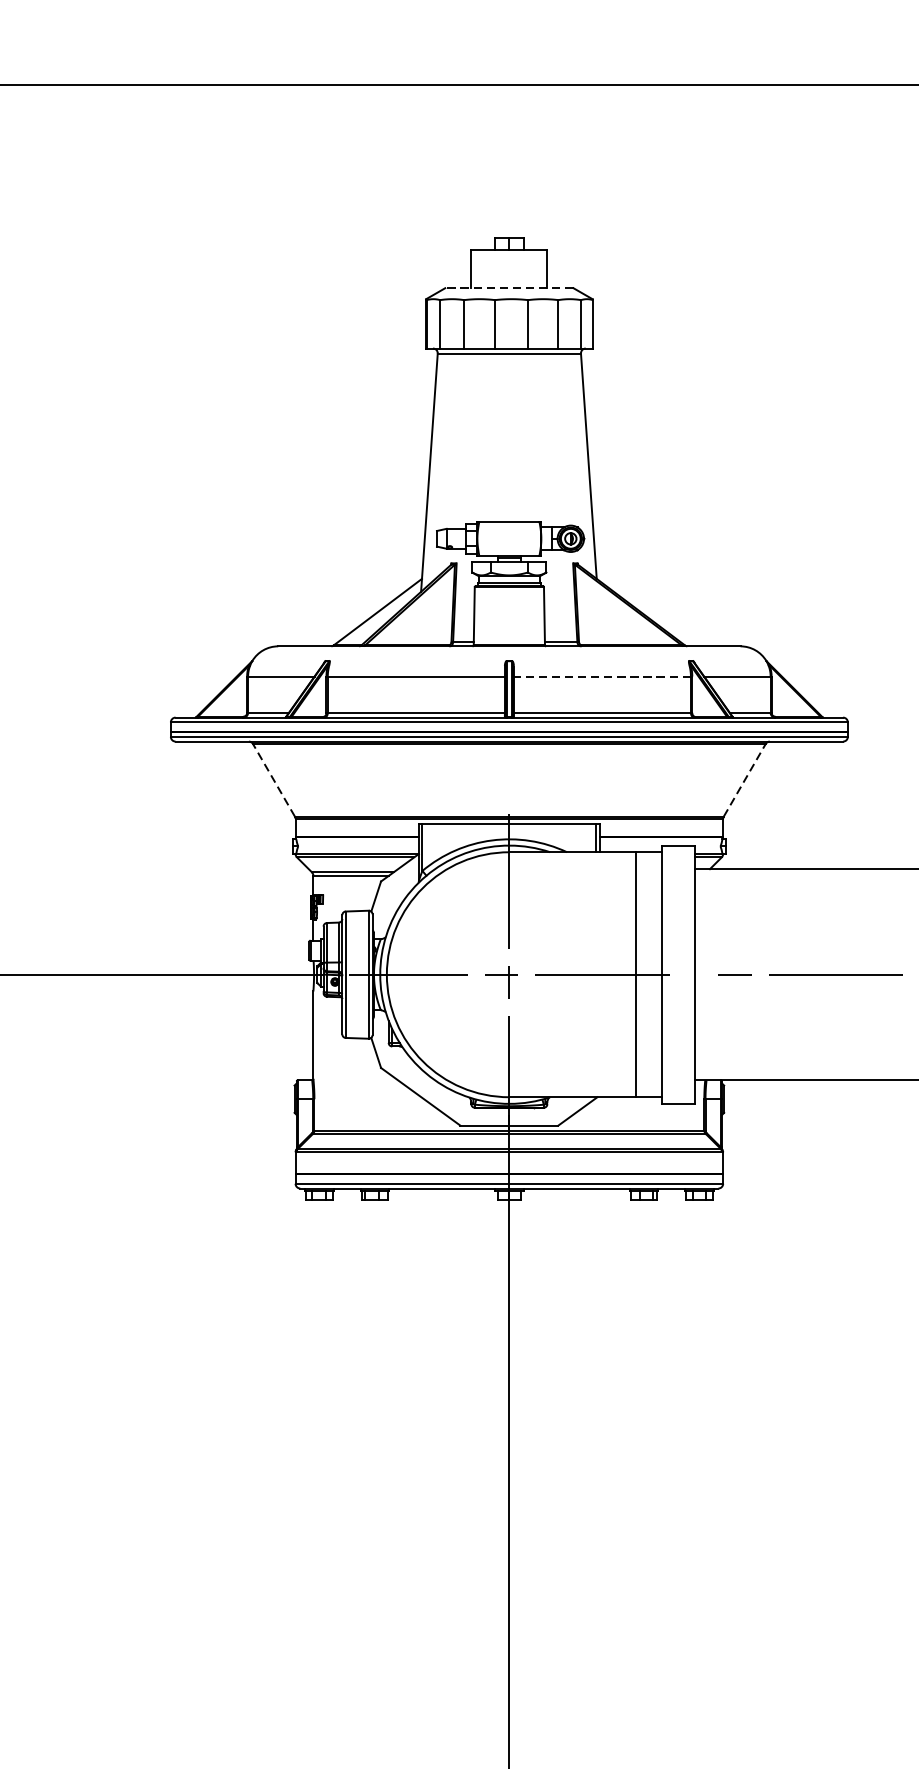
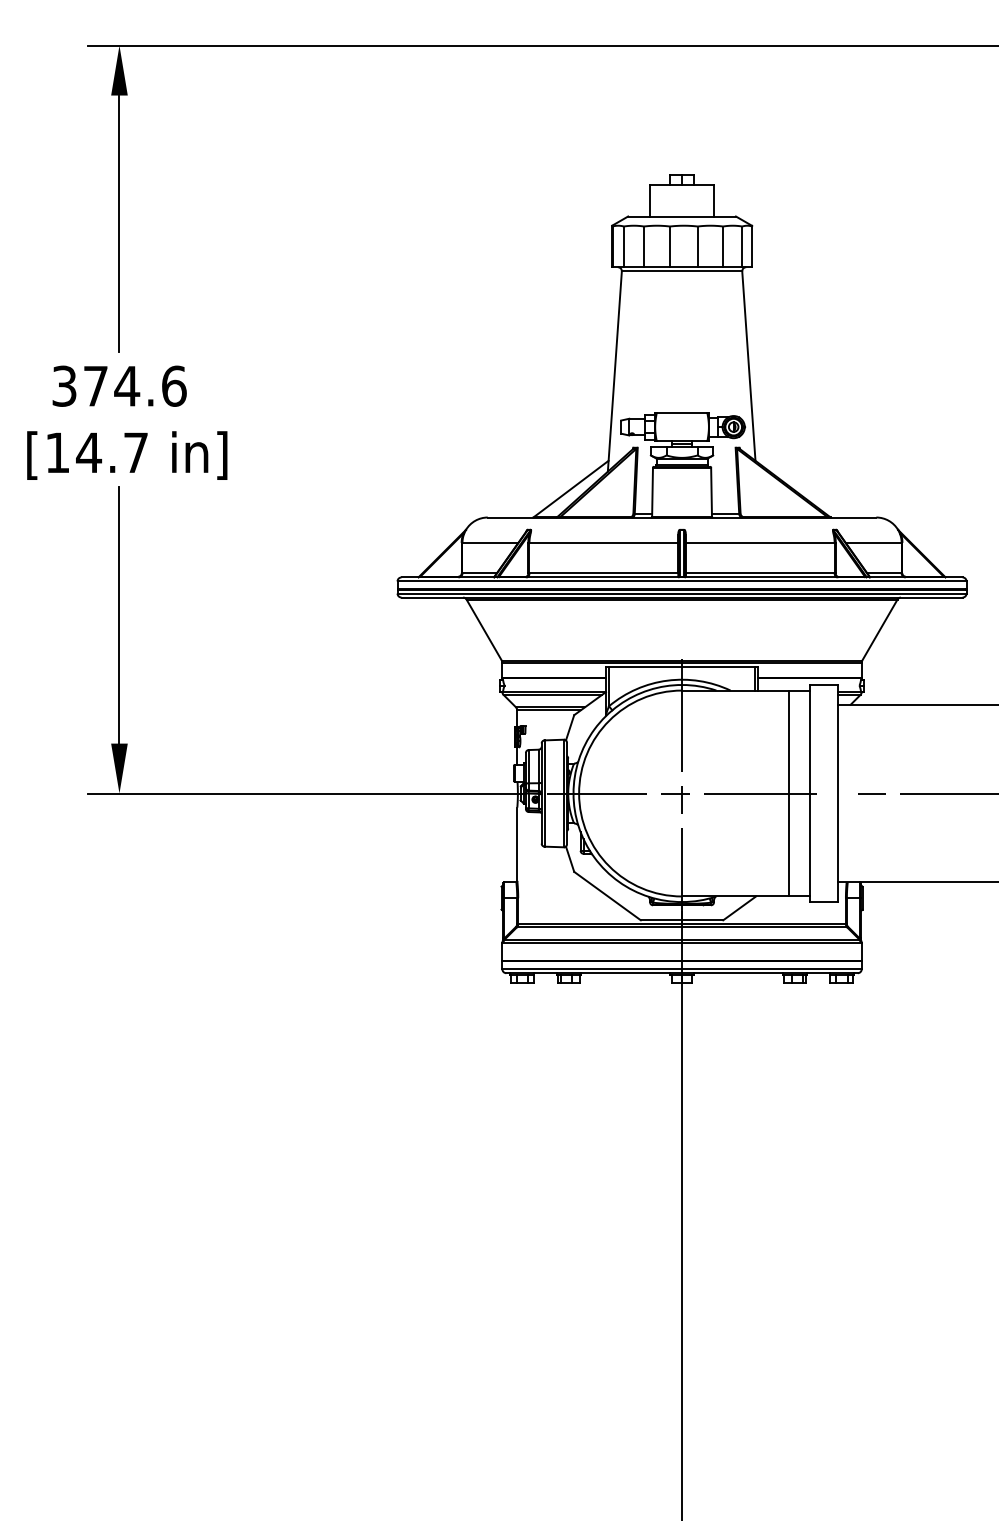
line: (509, 288) -> (682, 216), dashed -> solid
line: (601, 676) -> (759, 542), dashed -> solid
line: (273, 779) -> (483, 629), dashed -> solid
line: (745, 779) -> (880, 629), dashed -> solid

